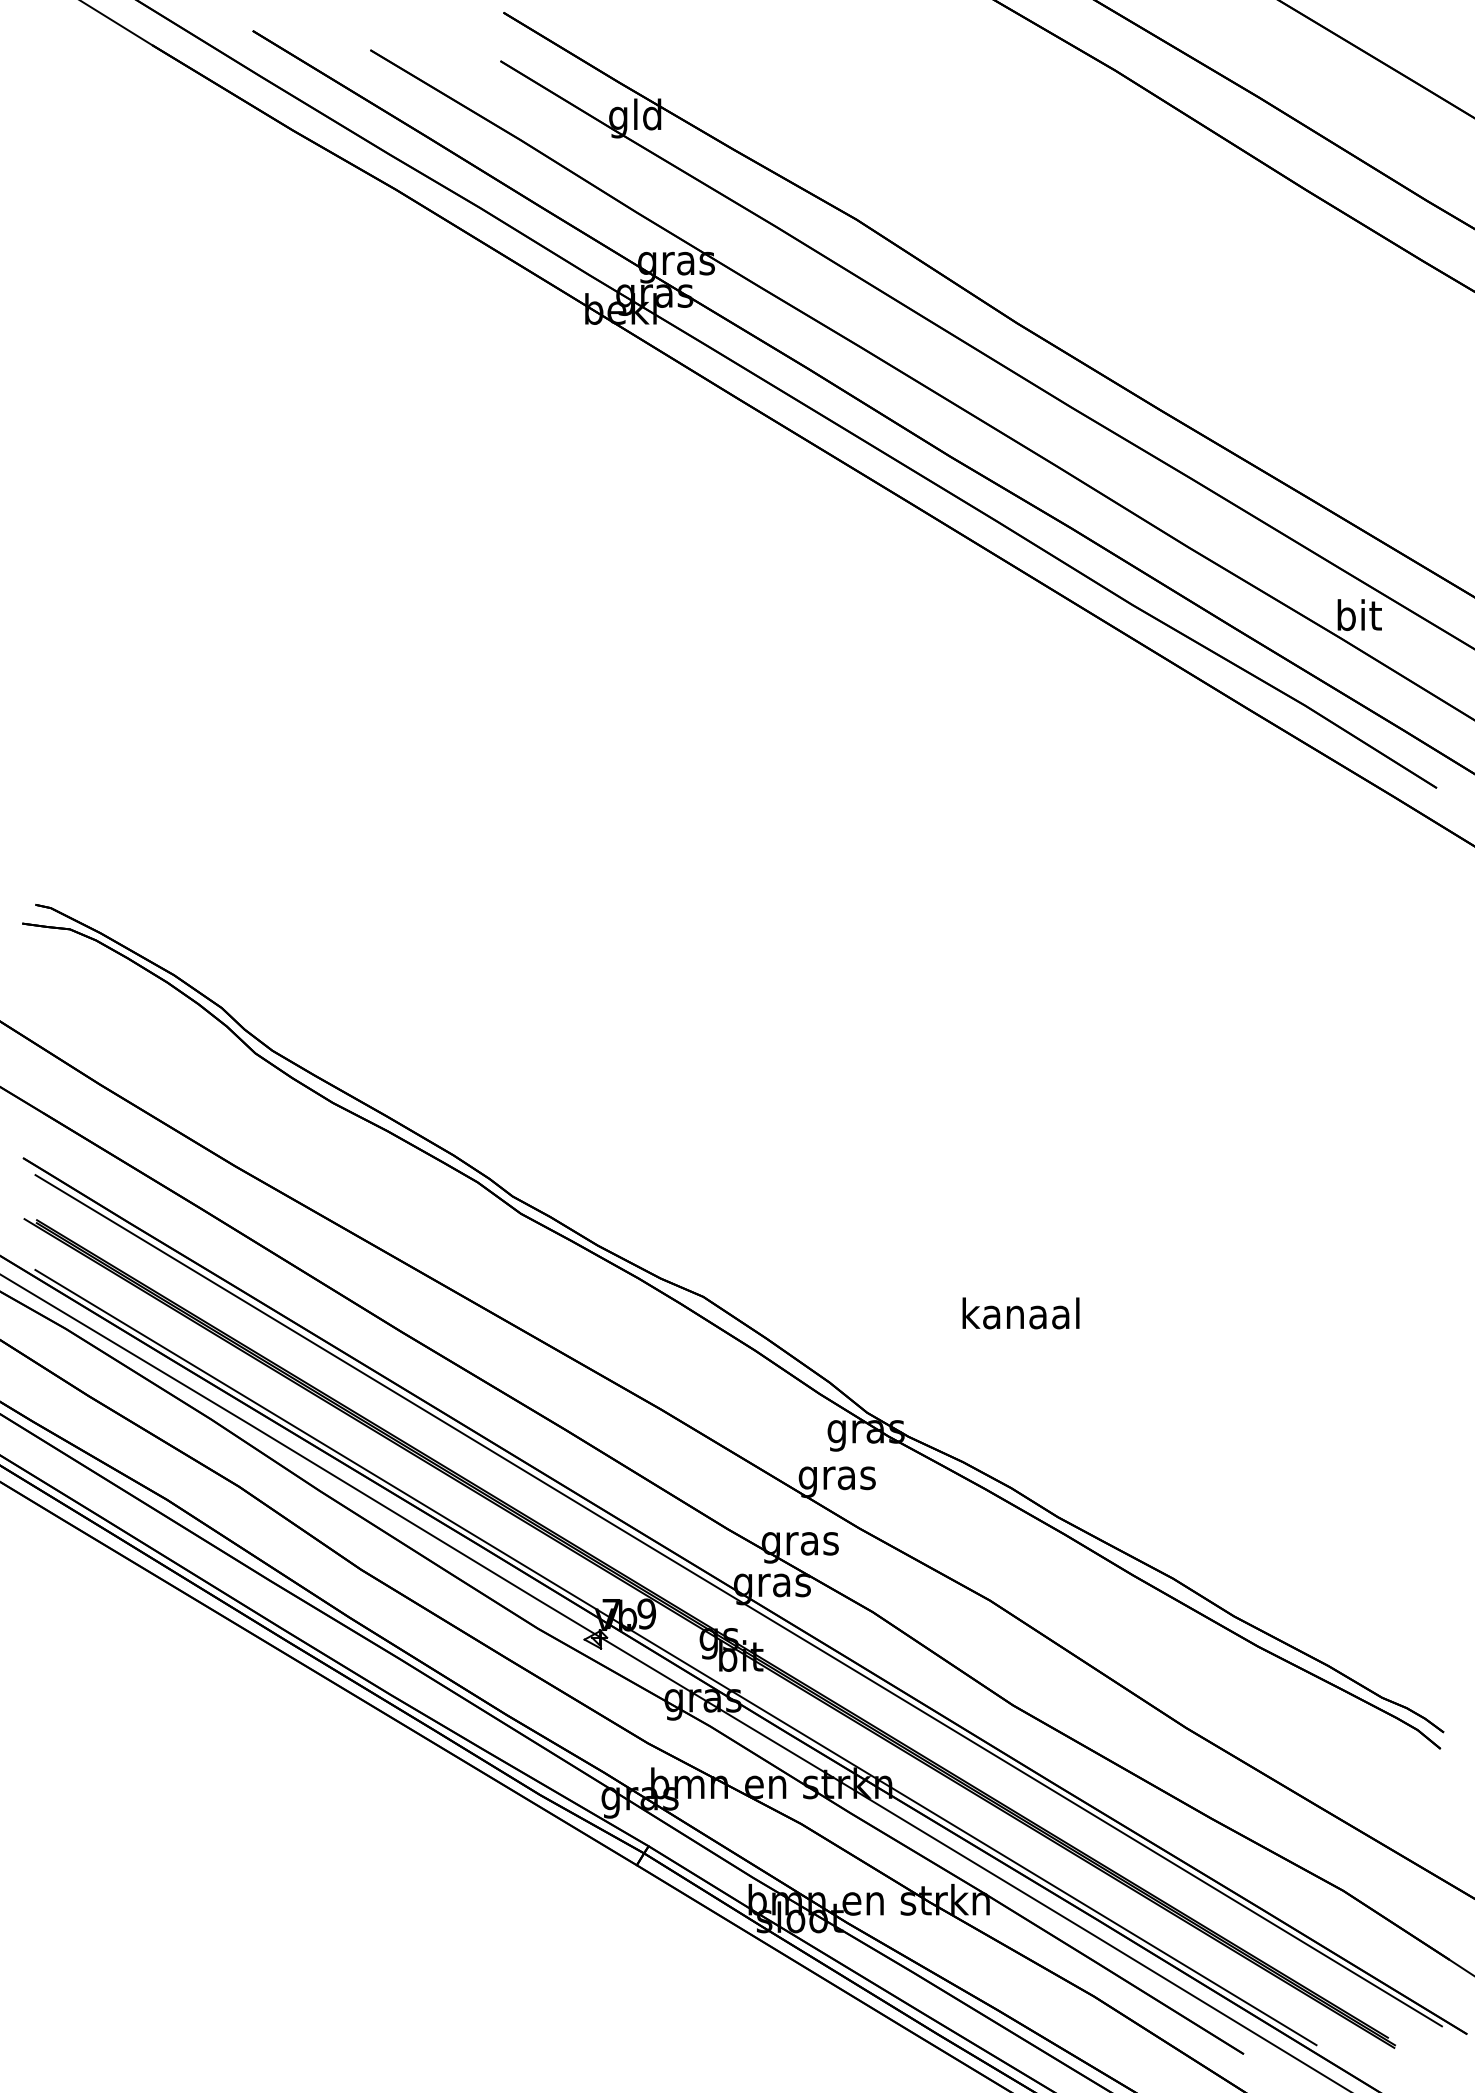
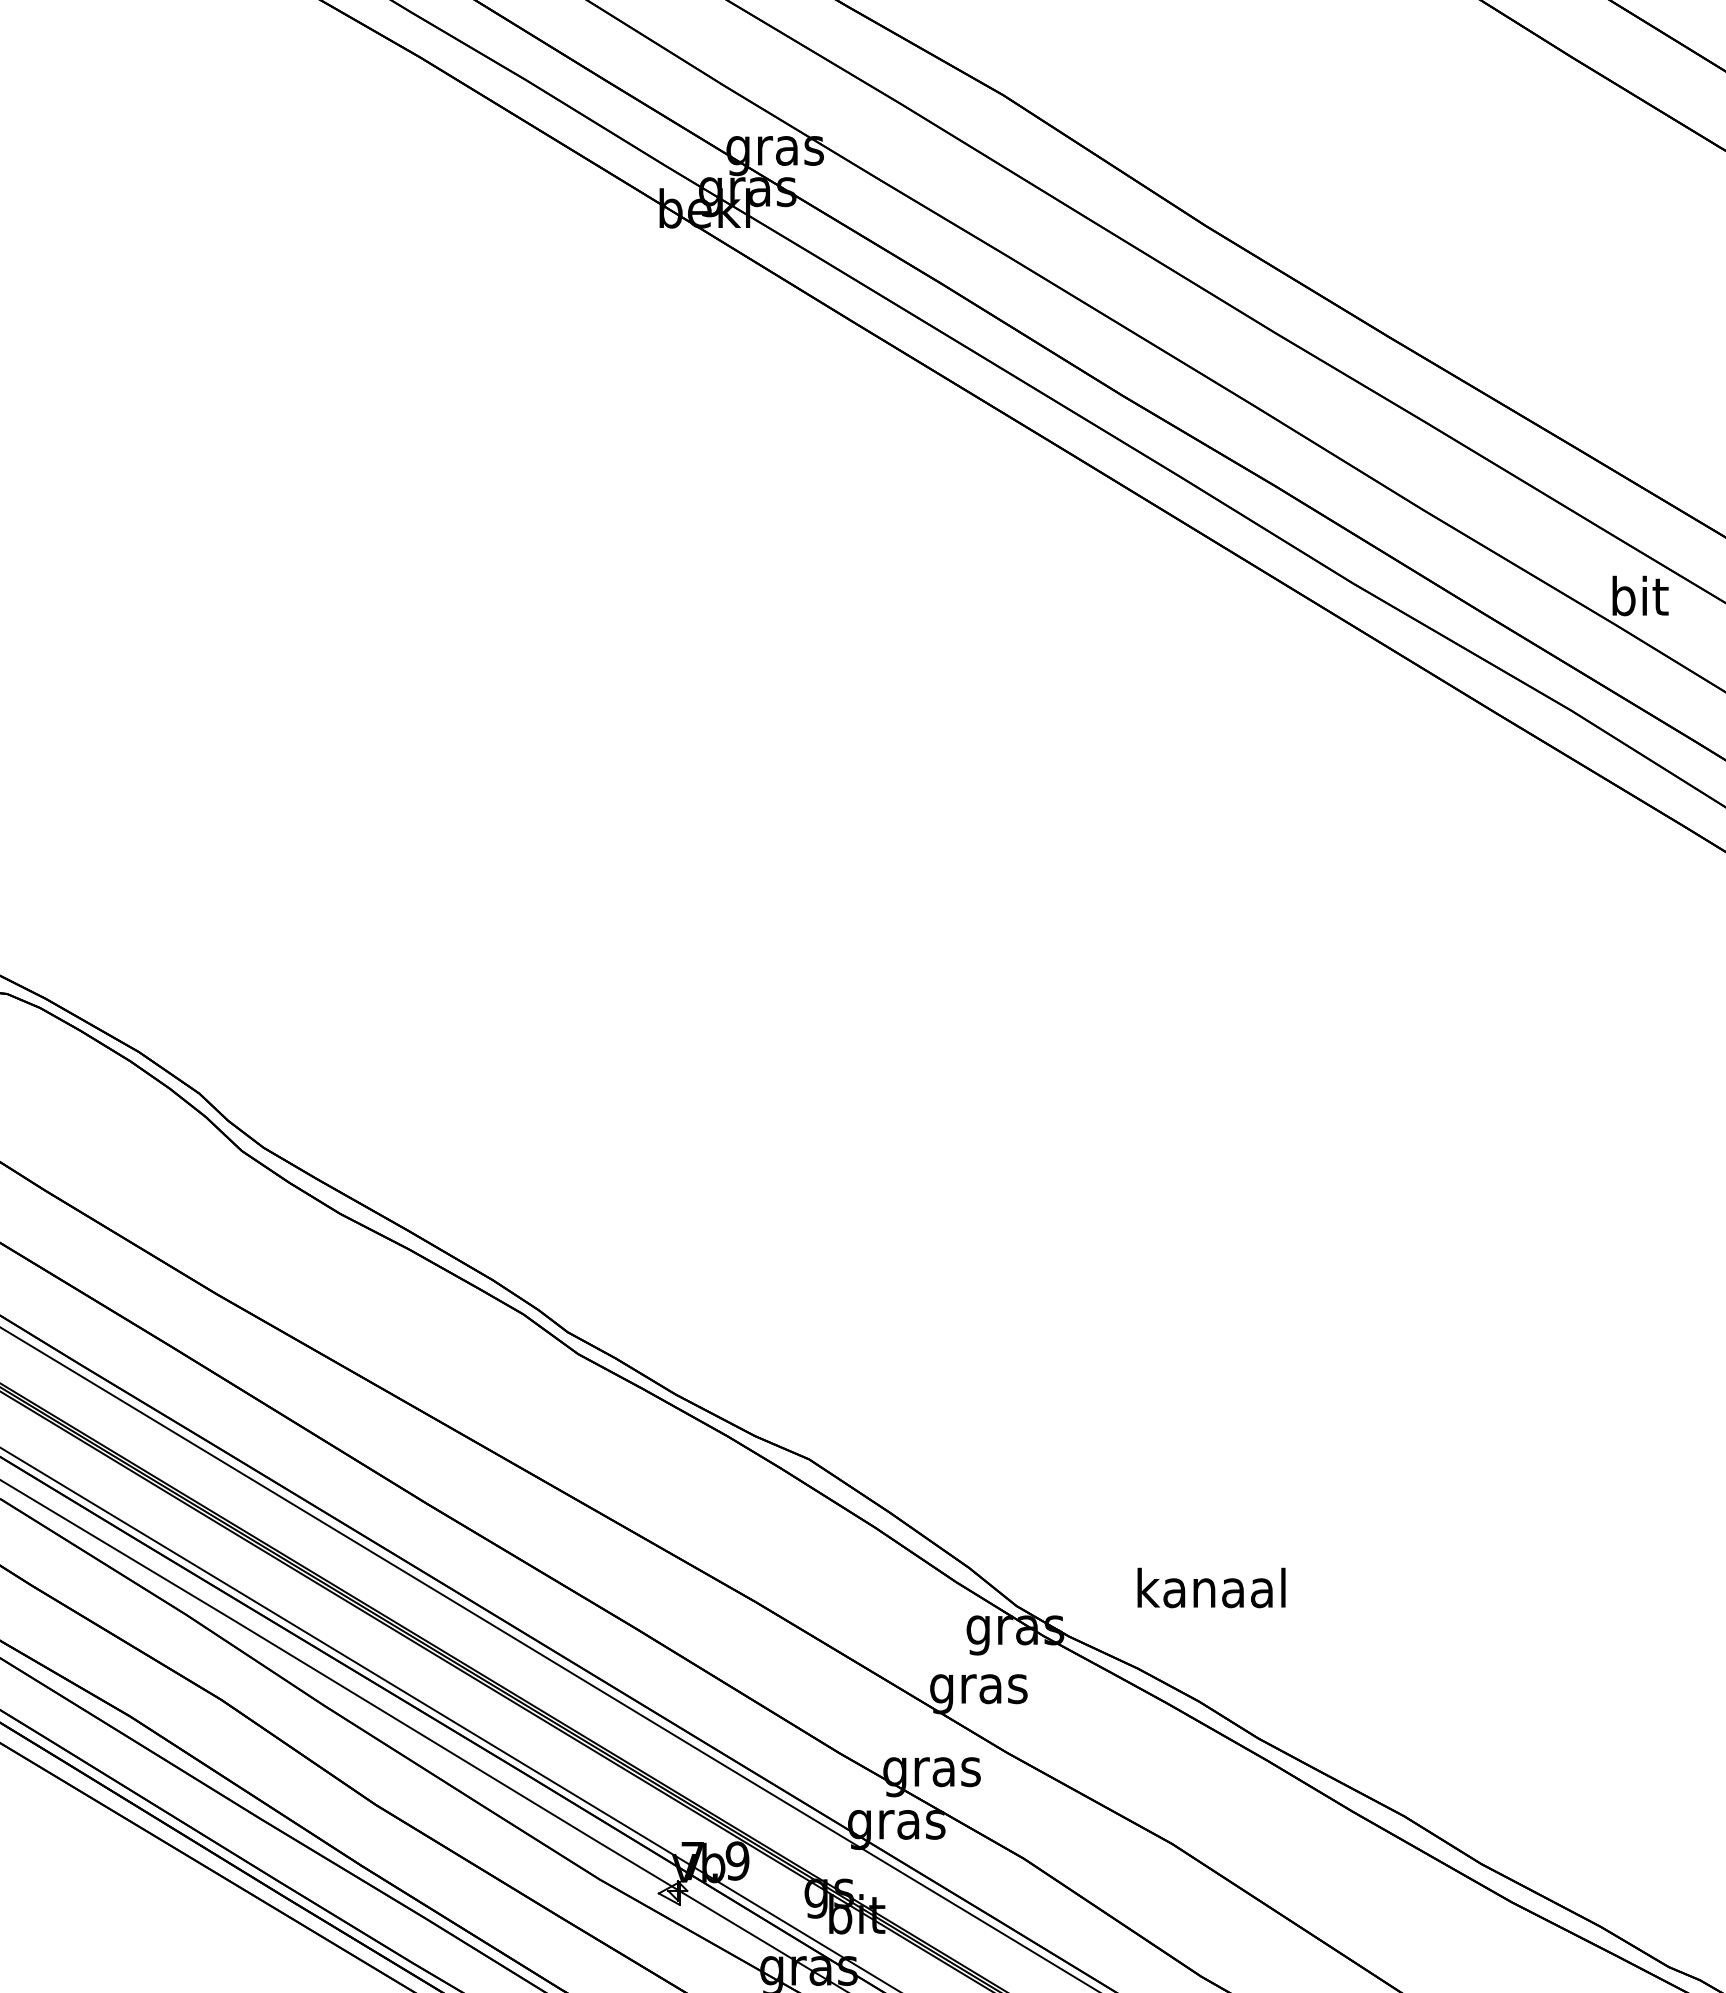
text: (1020, 1313) -> (1210, 1588), moved

